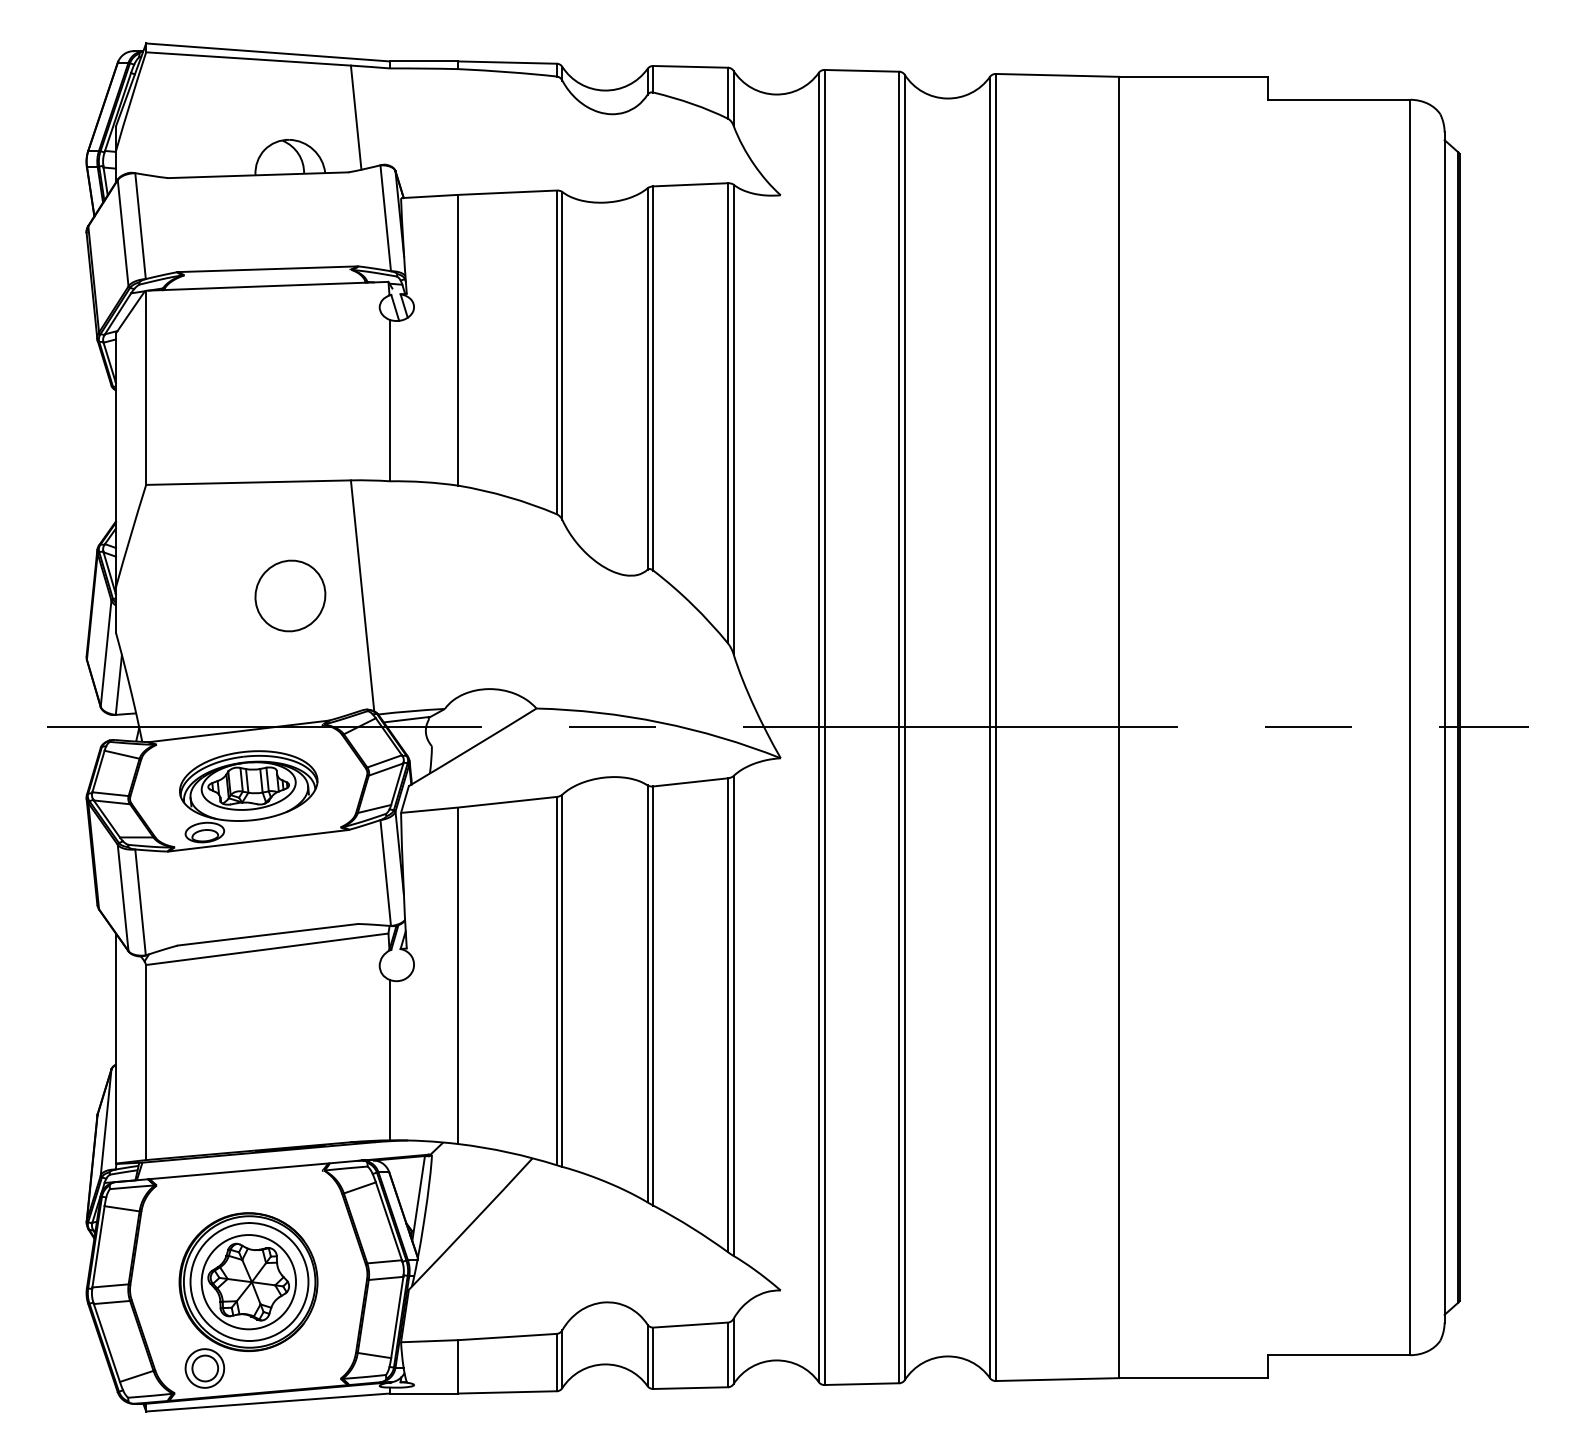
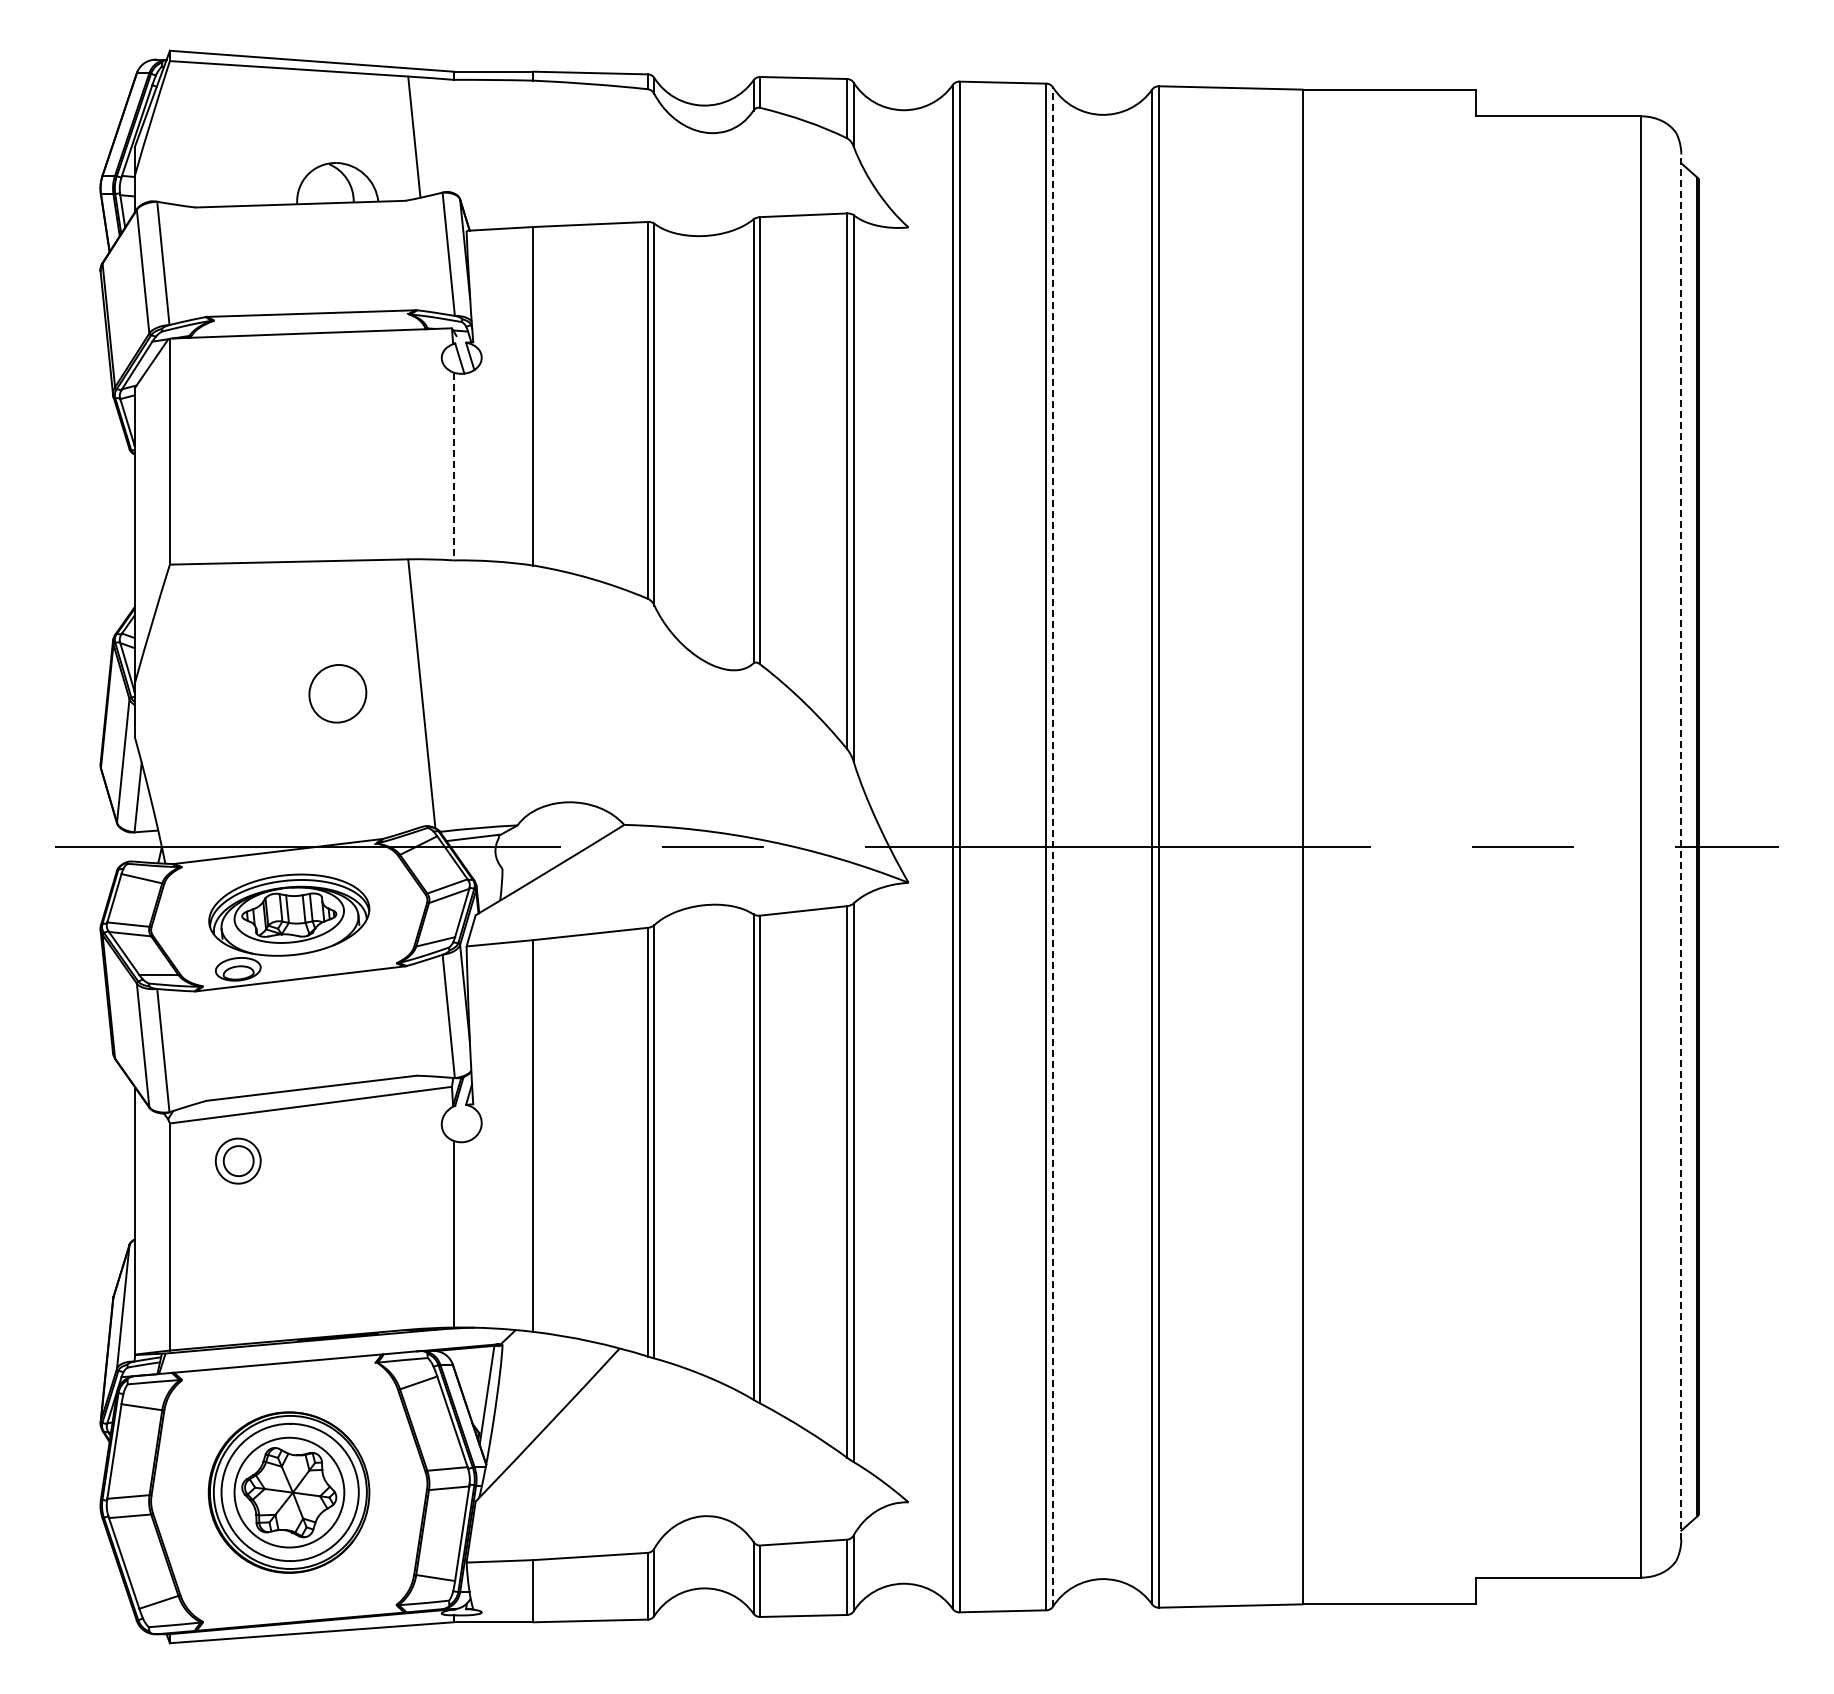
line: (389, 400) -> (453, 466), solid -> dashed
part: (290, 595) -> (337, 693), size x0.7
line: (904, 727) -> (1052, 847), solid -> dashed
line: (1444, 727) -> (1681, 847), solid -> dashed
part: (204, 1367) -> (237, 1160), moved

